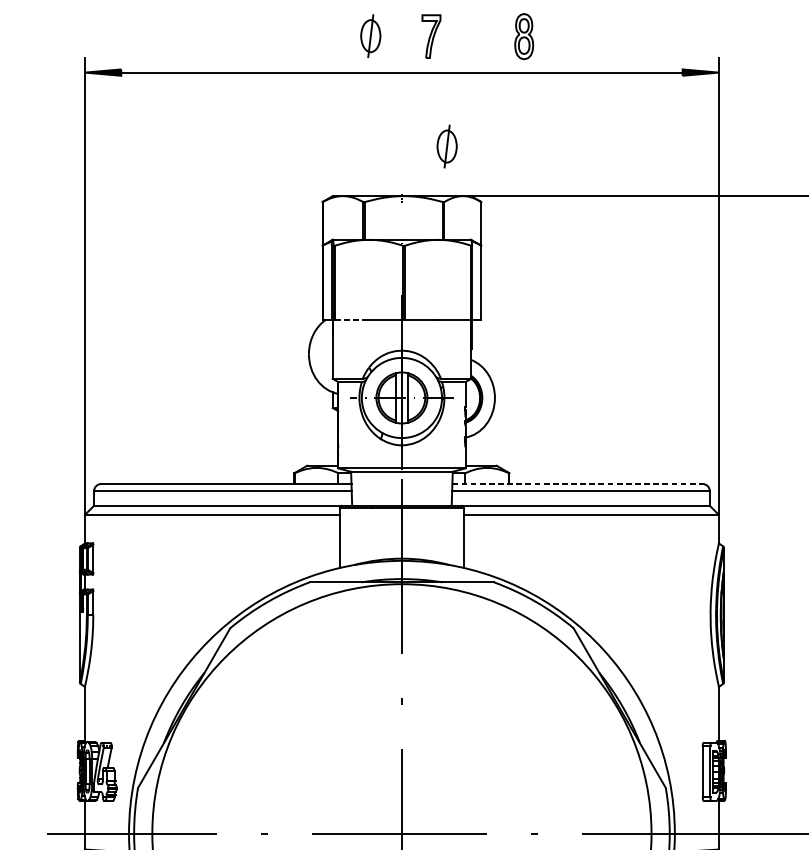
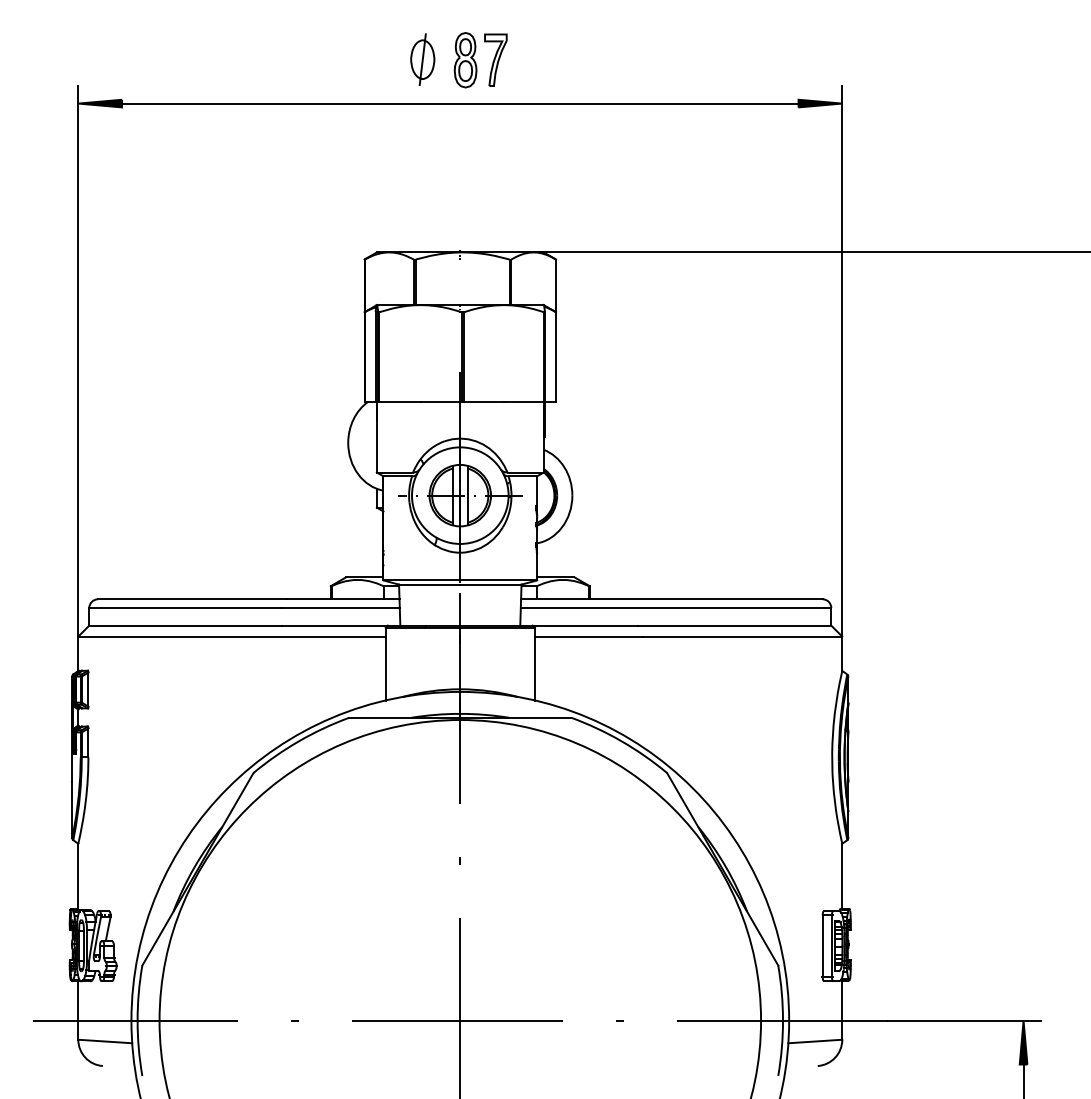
part: (524, 36) -> (465, 60), moved
part: (446, 146) -> (514, 192), removed
line: (352, 319) -> (400, 401), dashed -> solid
line: (577, 484) -> (671, 599), dashed -> solid

